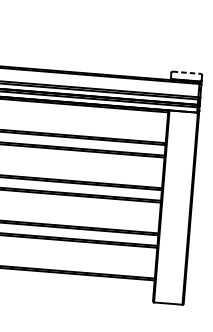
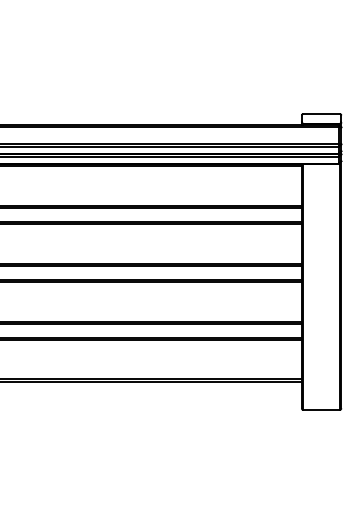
line: (187, 72) -> (322, 113), dashed -> solid

